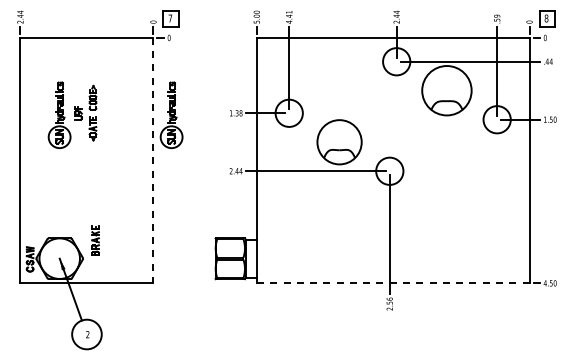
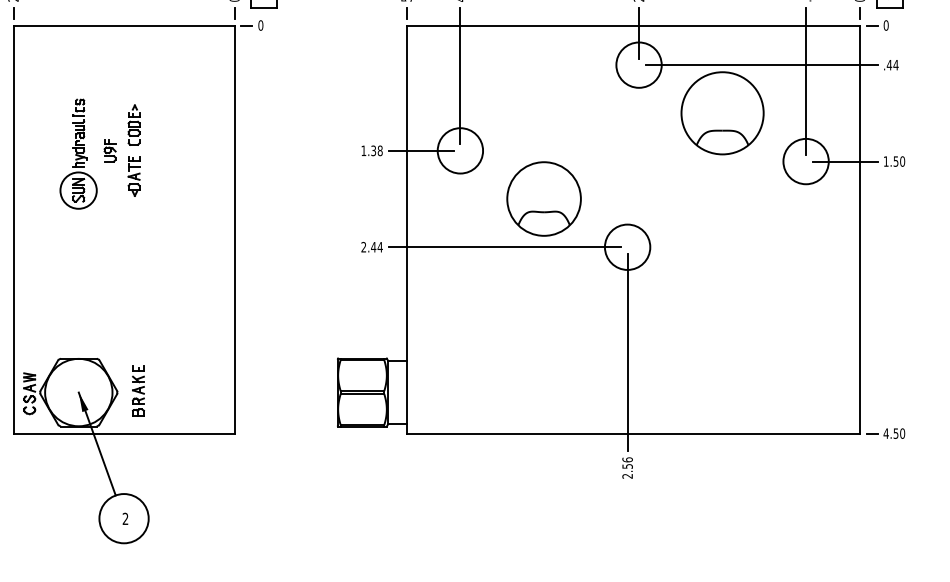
part: (171, 114) -> (264, 152), removed
line: (153, 160) -> (234, 229), dashed -> solid
part: (95, 240) -> (138, 390), moved
line: (392, 283) -> (632, 433), dashed -> solid

